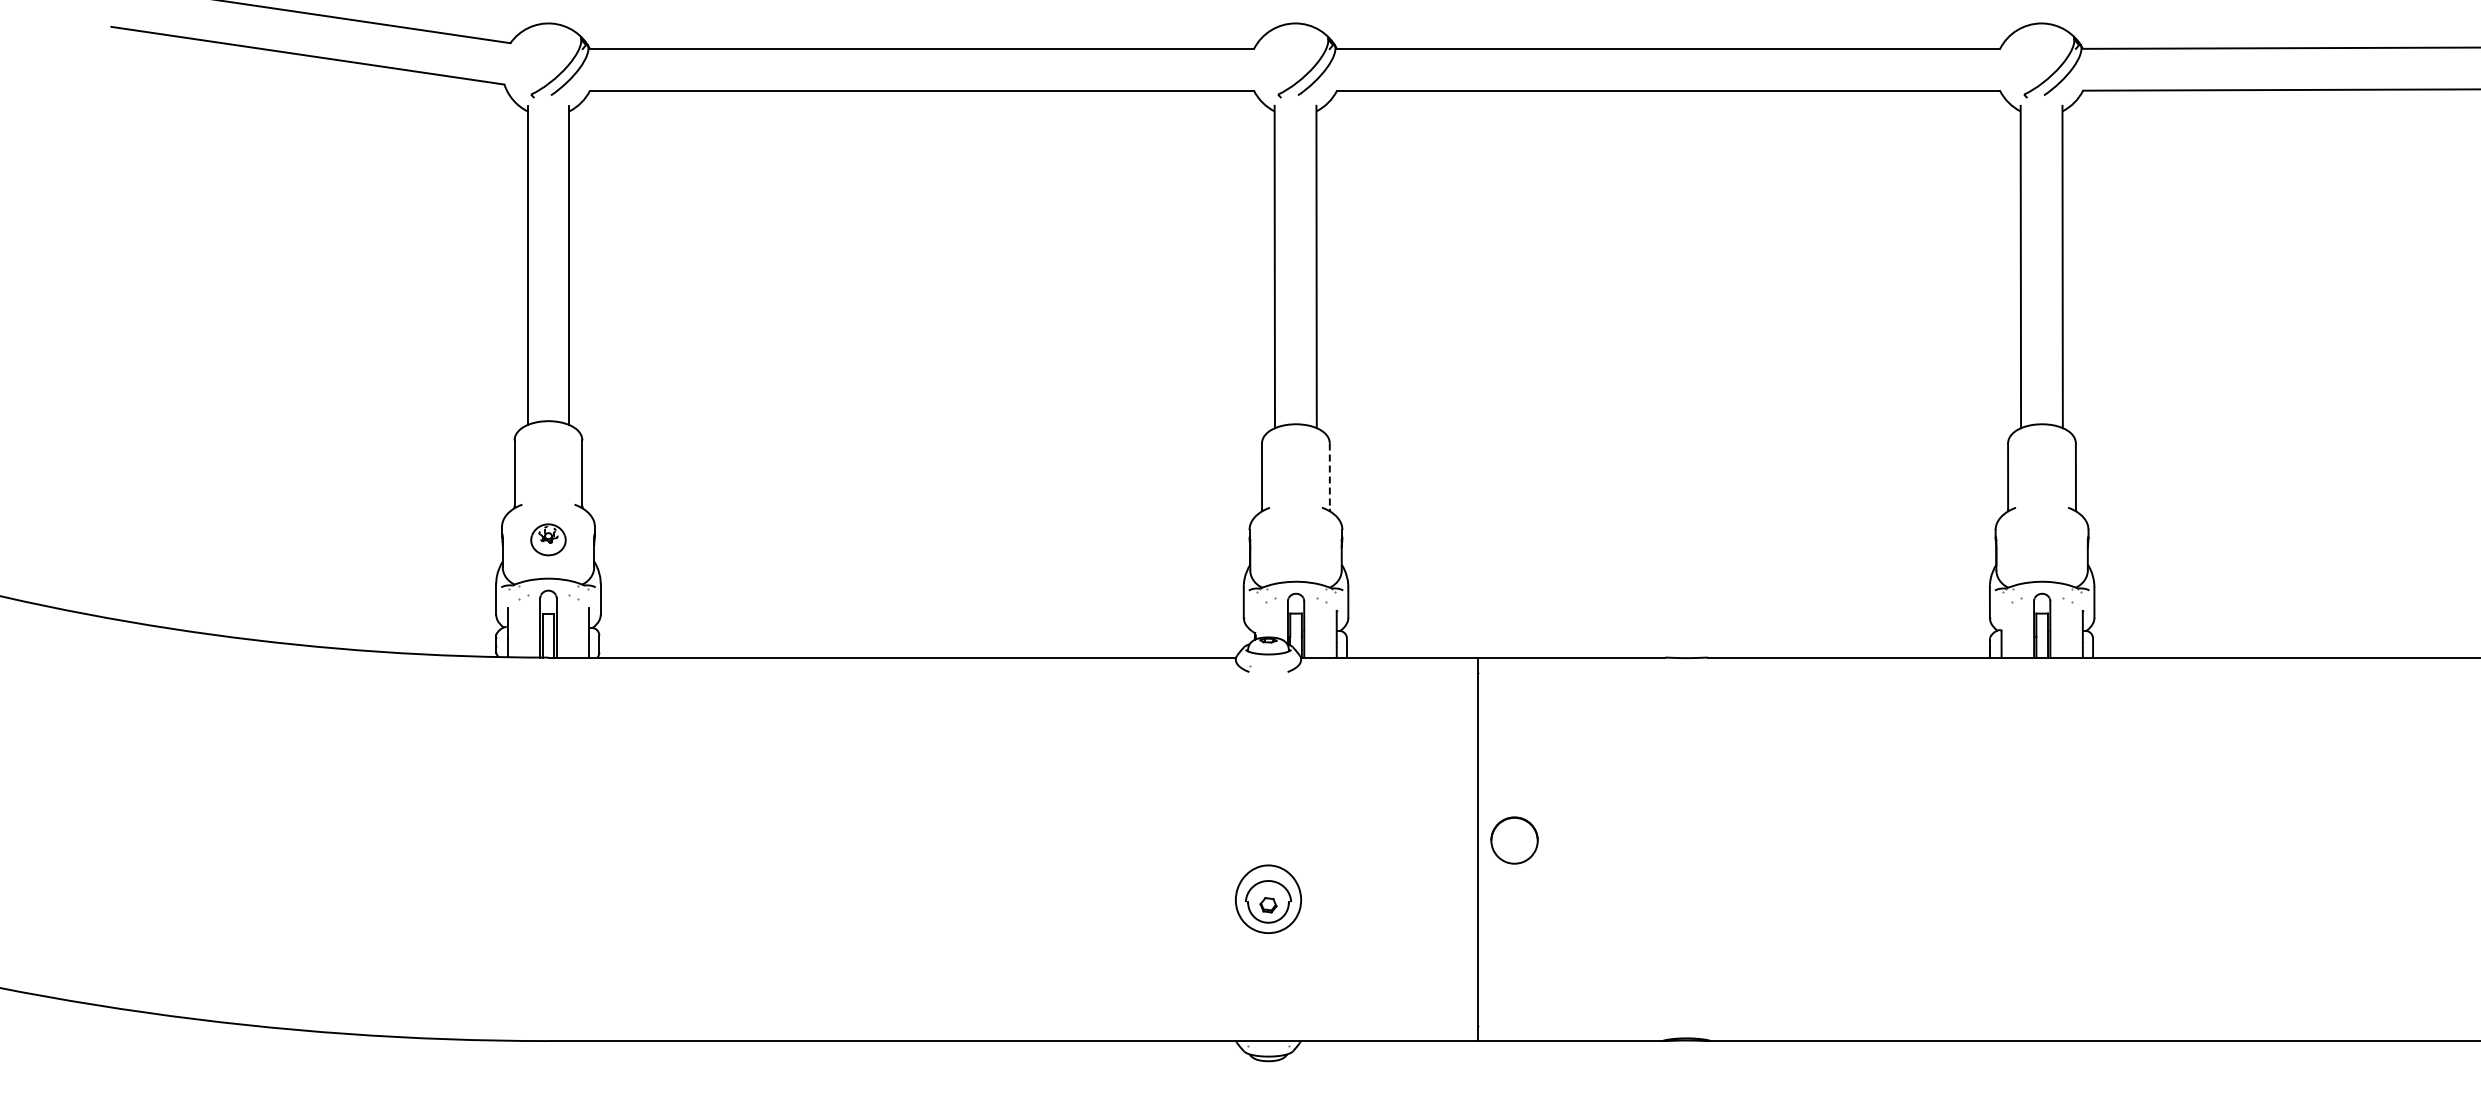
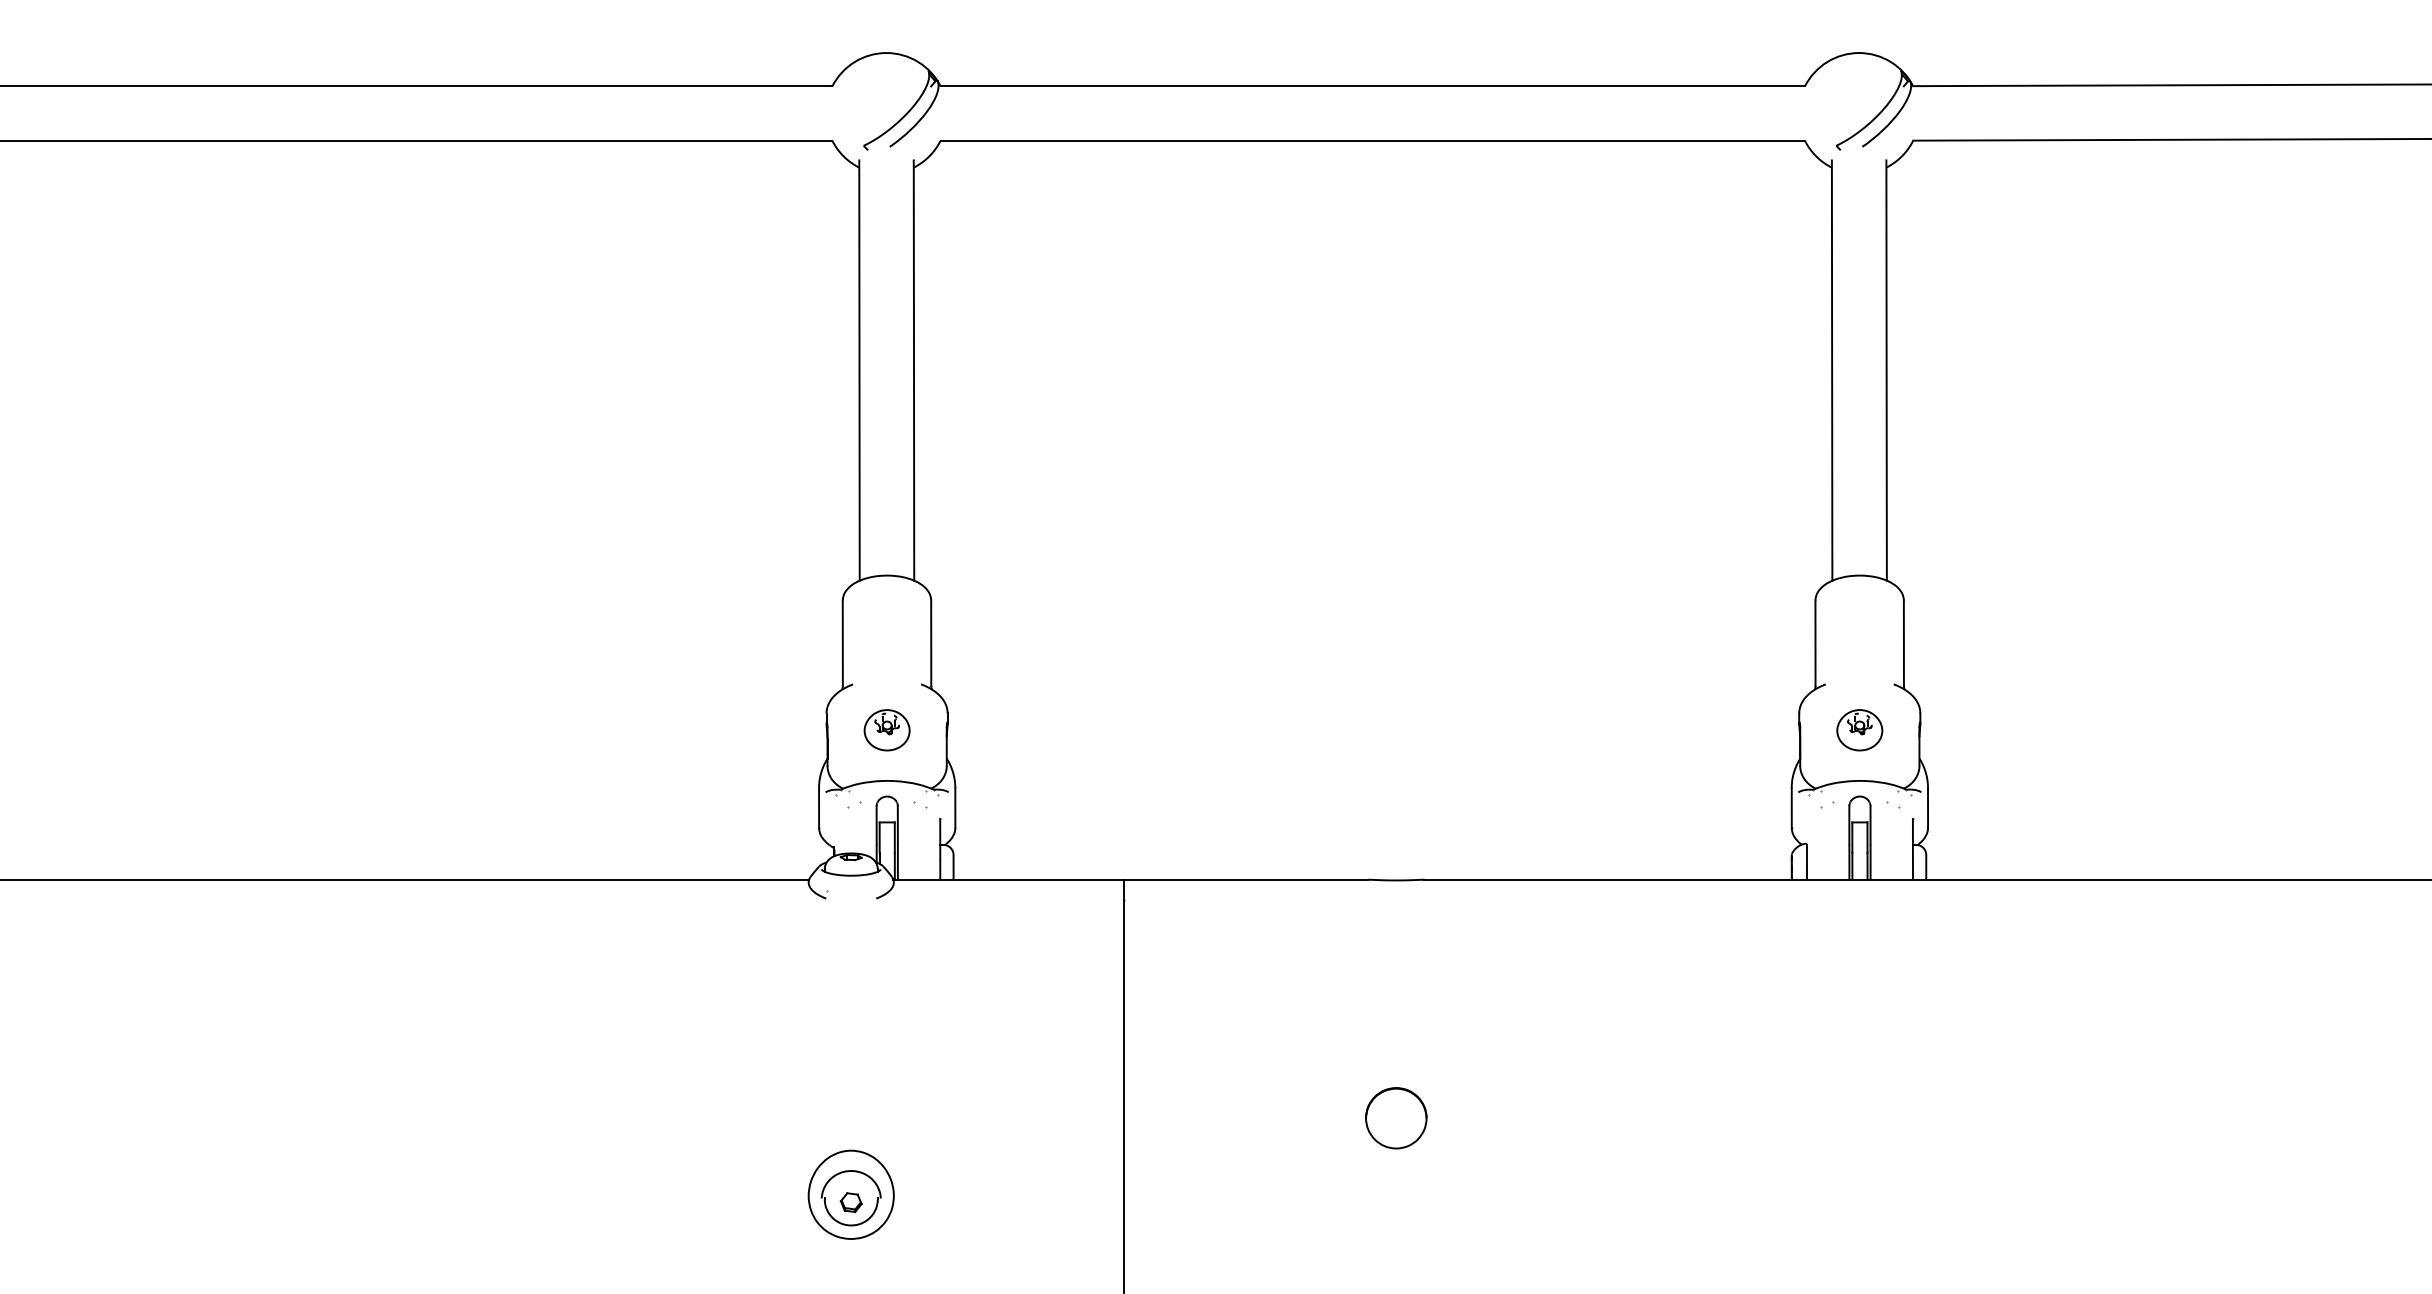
line: (1329, 476) -> (930, 643), dashed -> solid
part: (1295, 542) -> (886, 729), added
part: (2041, 542) -> (1859, 729), added
part: (1514, 840) -> (1396, 1118), moved

